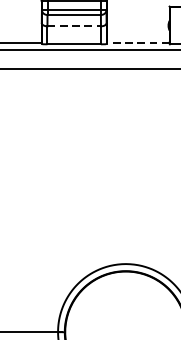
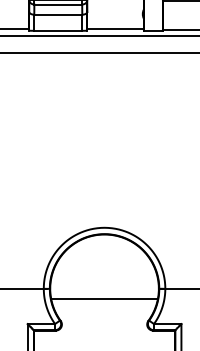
line: (74, 26) -> (58, 14), dashed -> solid
line: (138, 42) -> (115, 29), dashed -> solid

